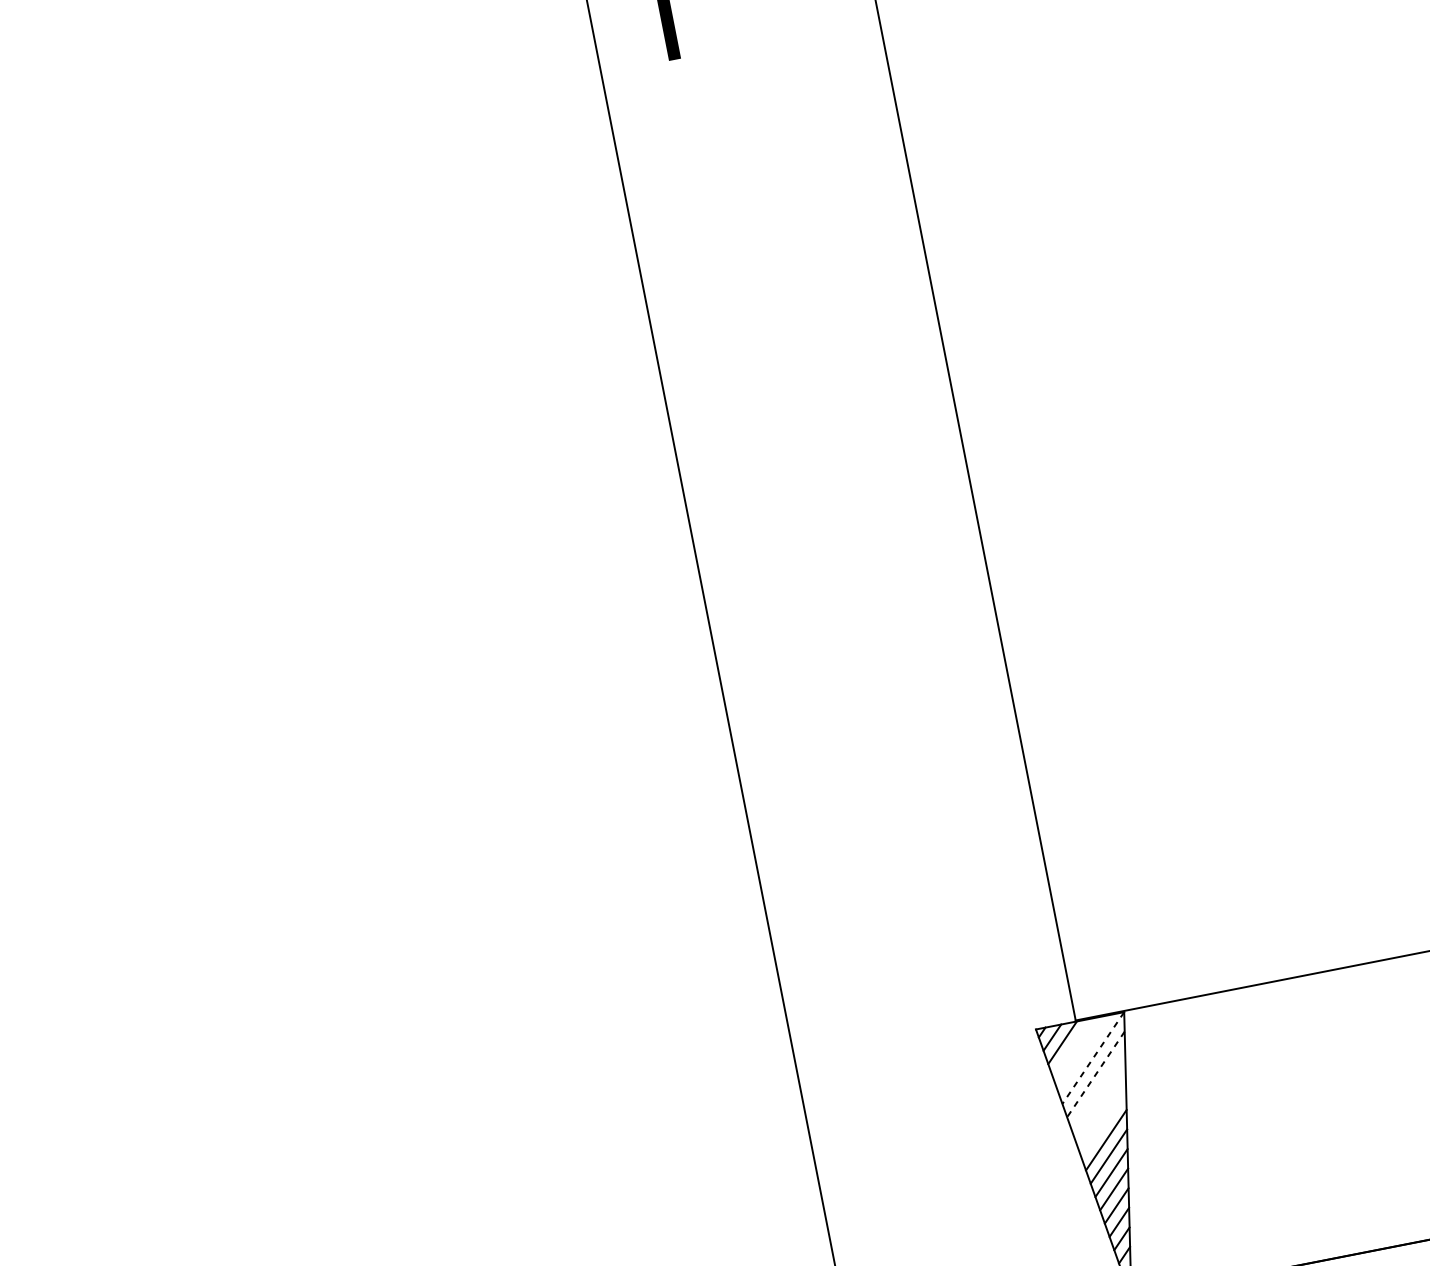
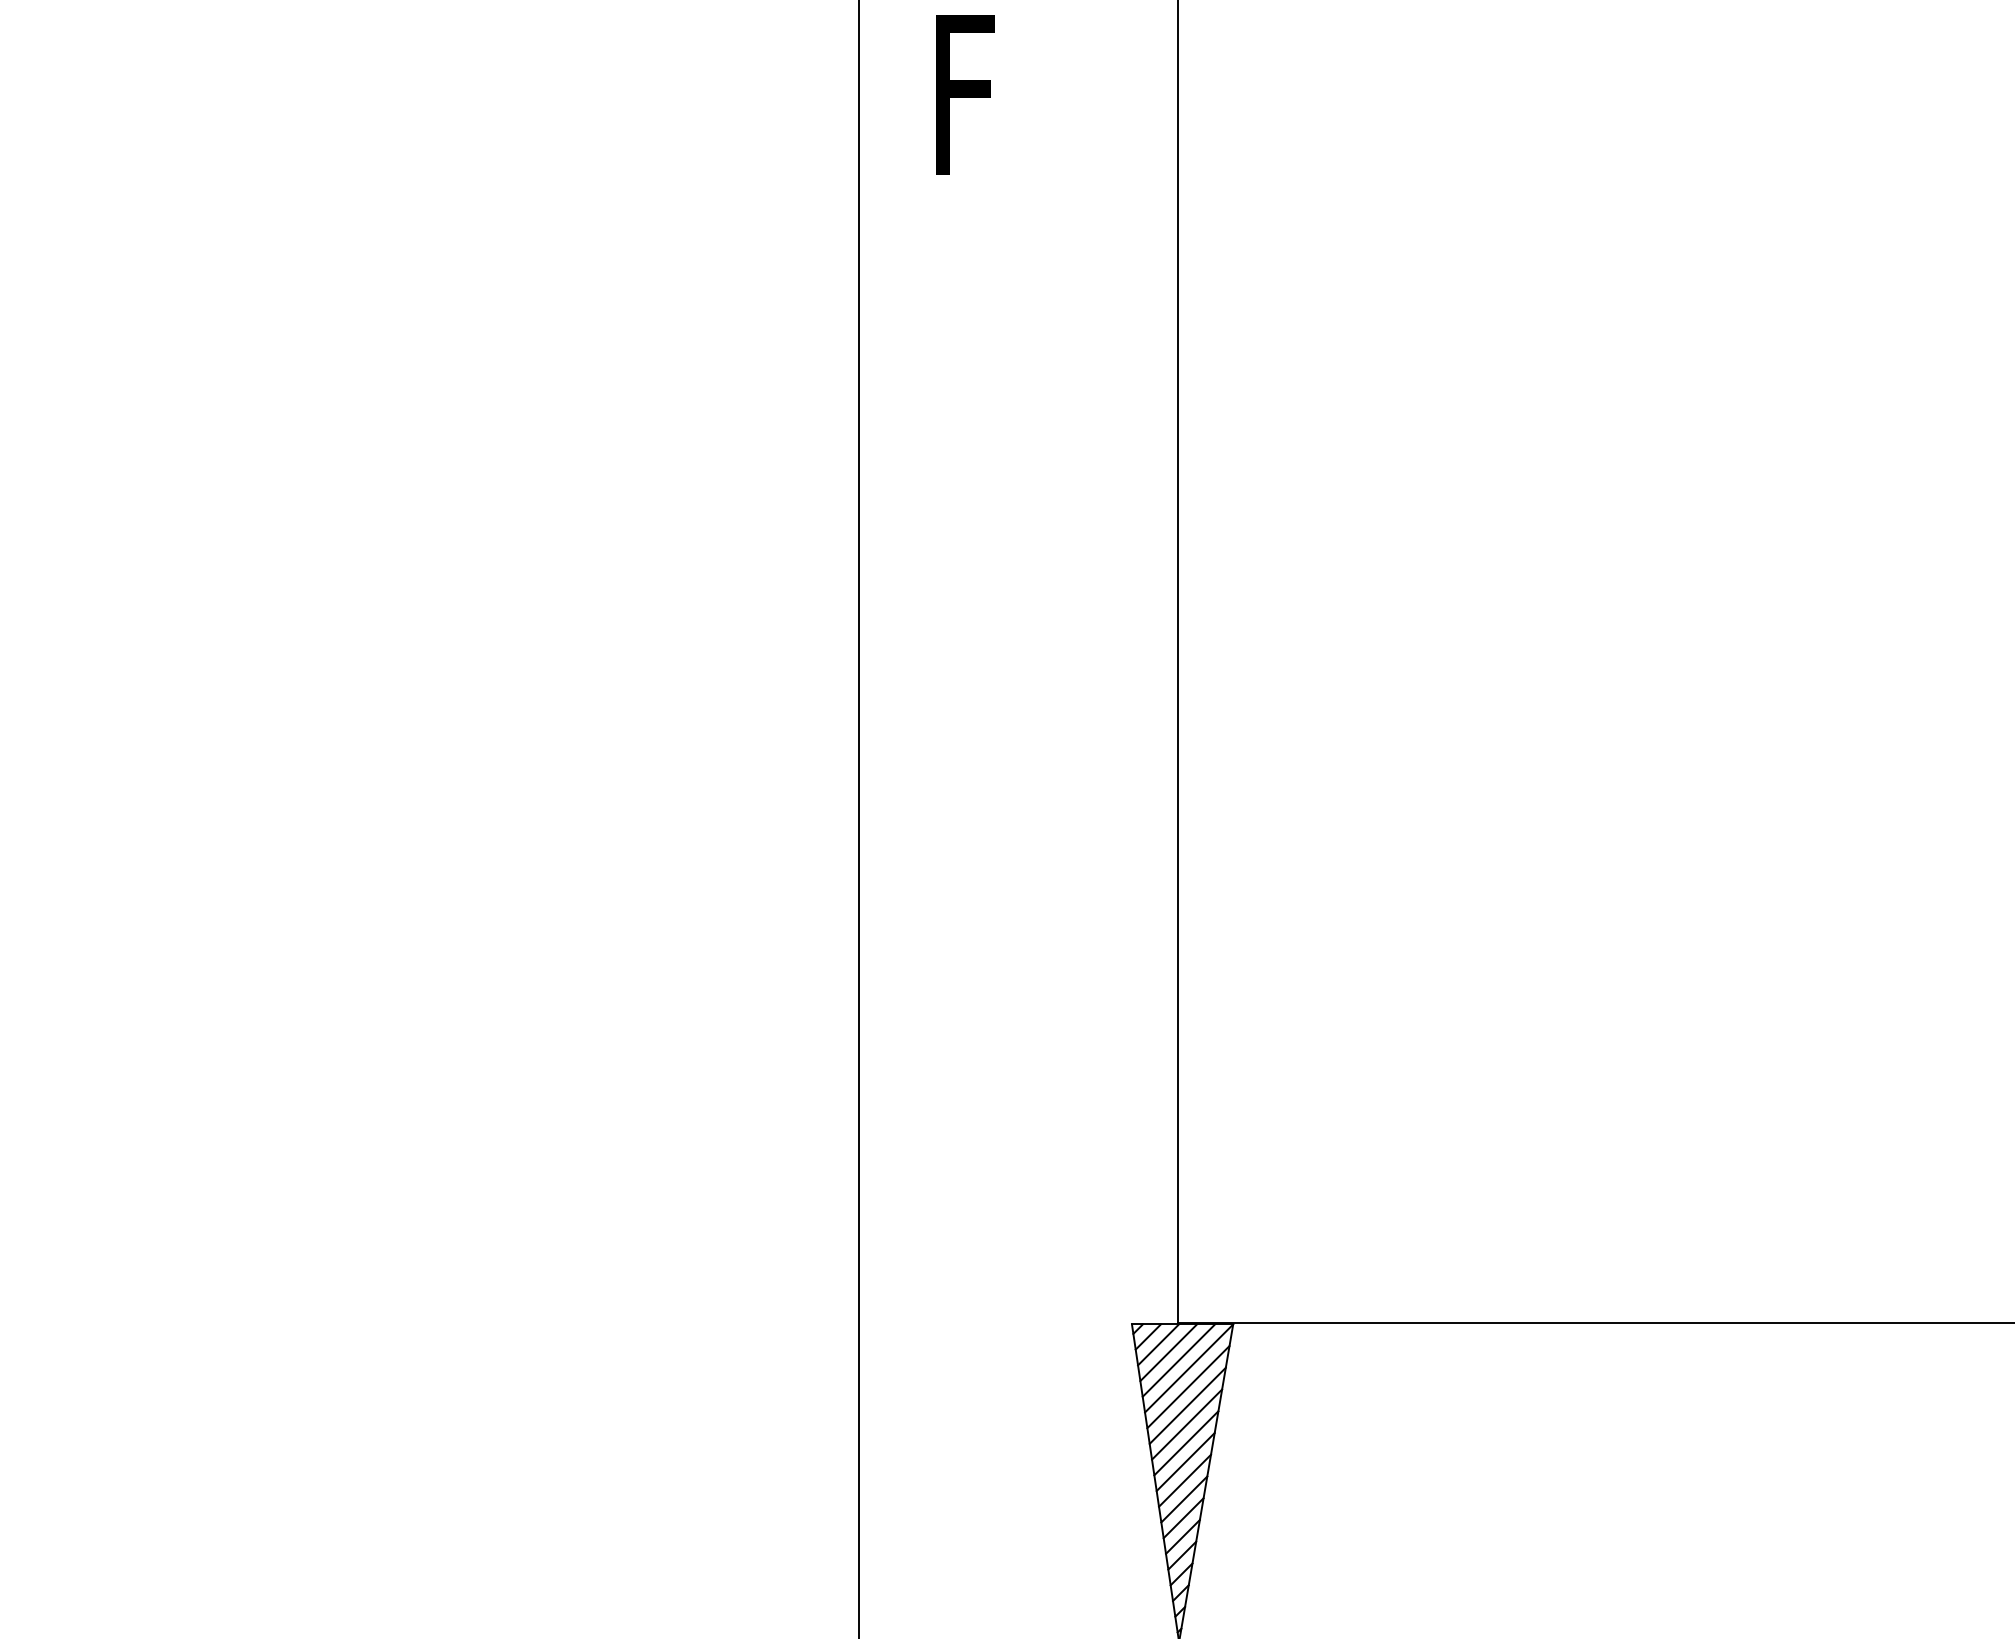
line: (1072, 1047) -> (1168, 1352), added
line: (1082, 1052) -> (1178, 1360), added
line: (1092, 1058) -> (1188, 1368), dashed -> solid
line: (1096, 1074) -> (1188, 1387), dashed -> solid
line: (1098, 1090) -> (1187, 1405), added
line: (1101, 1107) -> (1187, 1424), added
line: (1103, 1123) -> (1186, 1443), added

